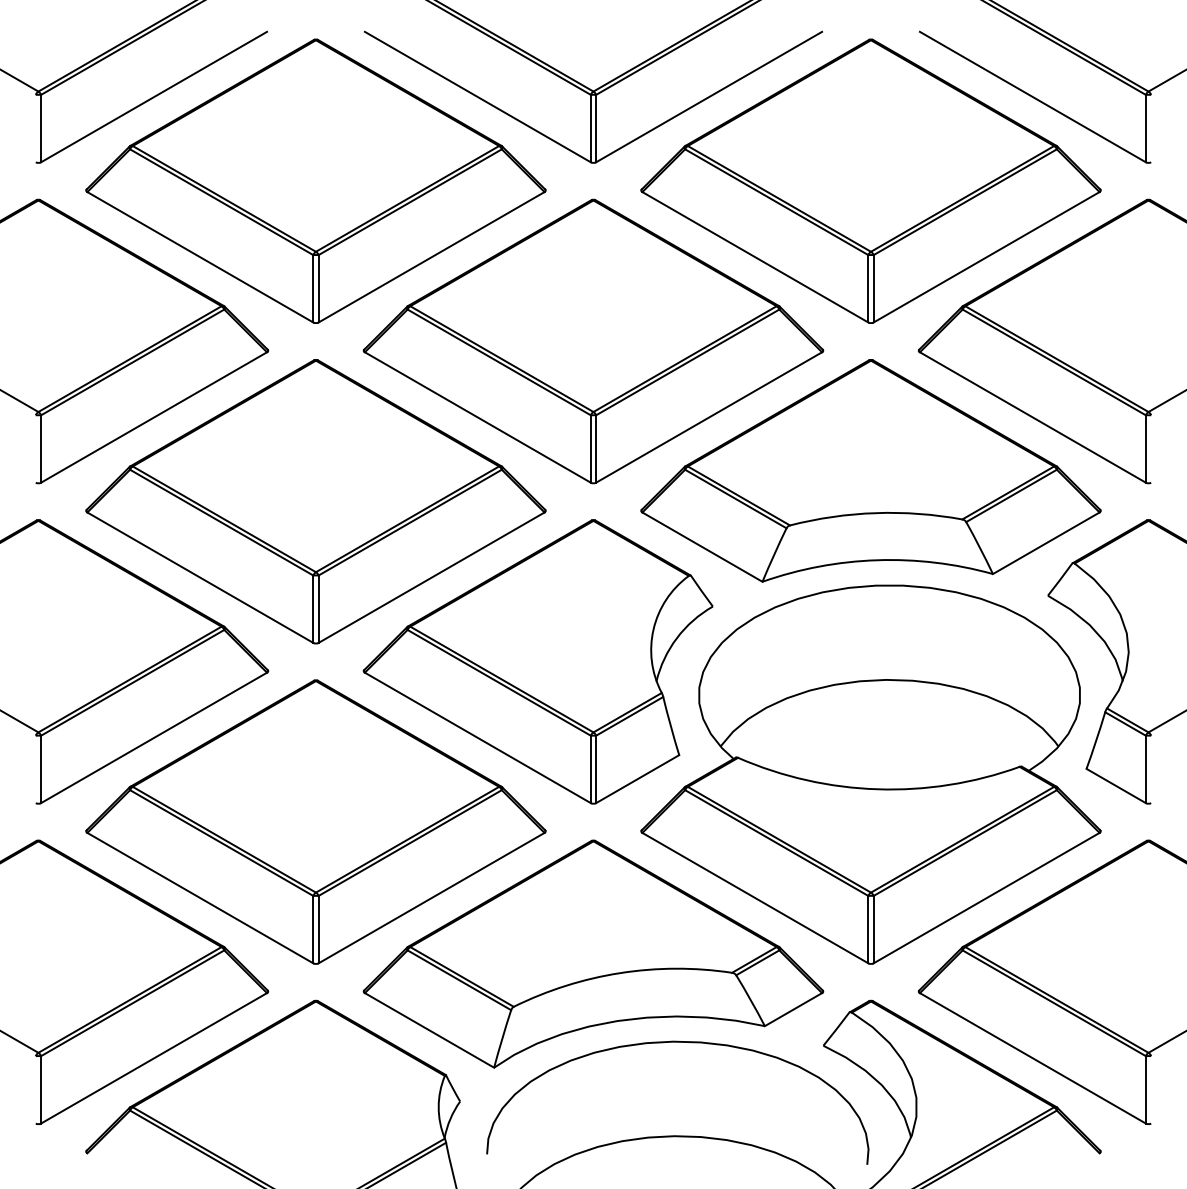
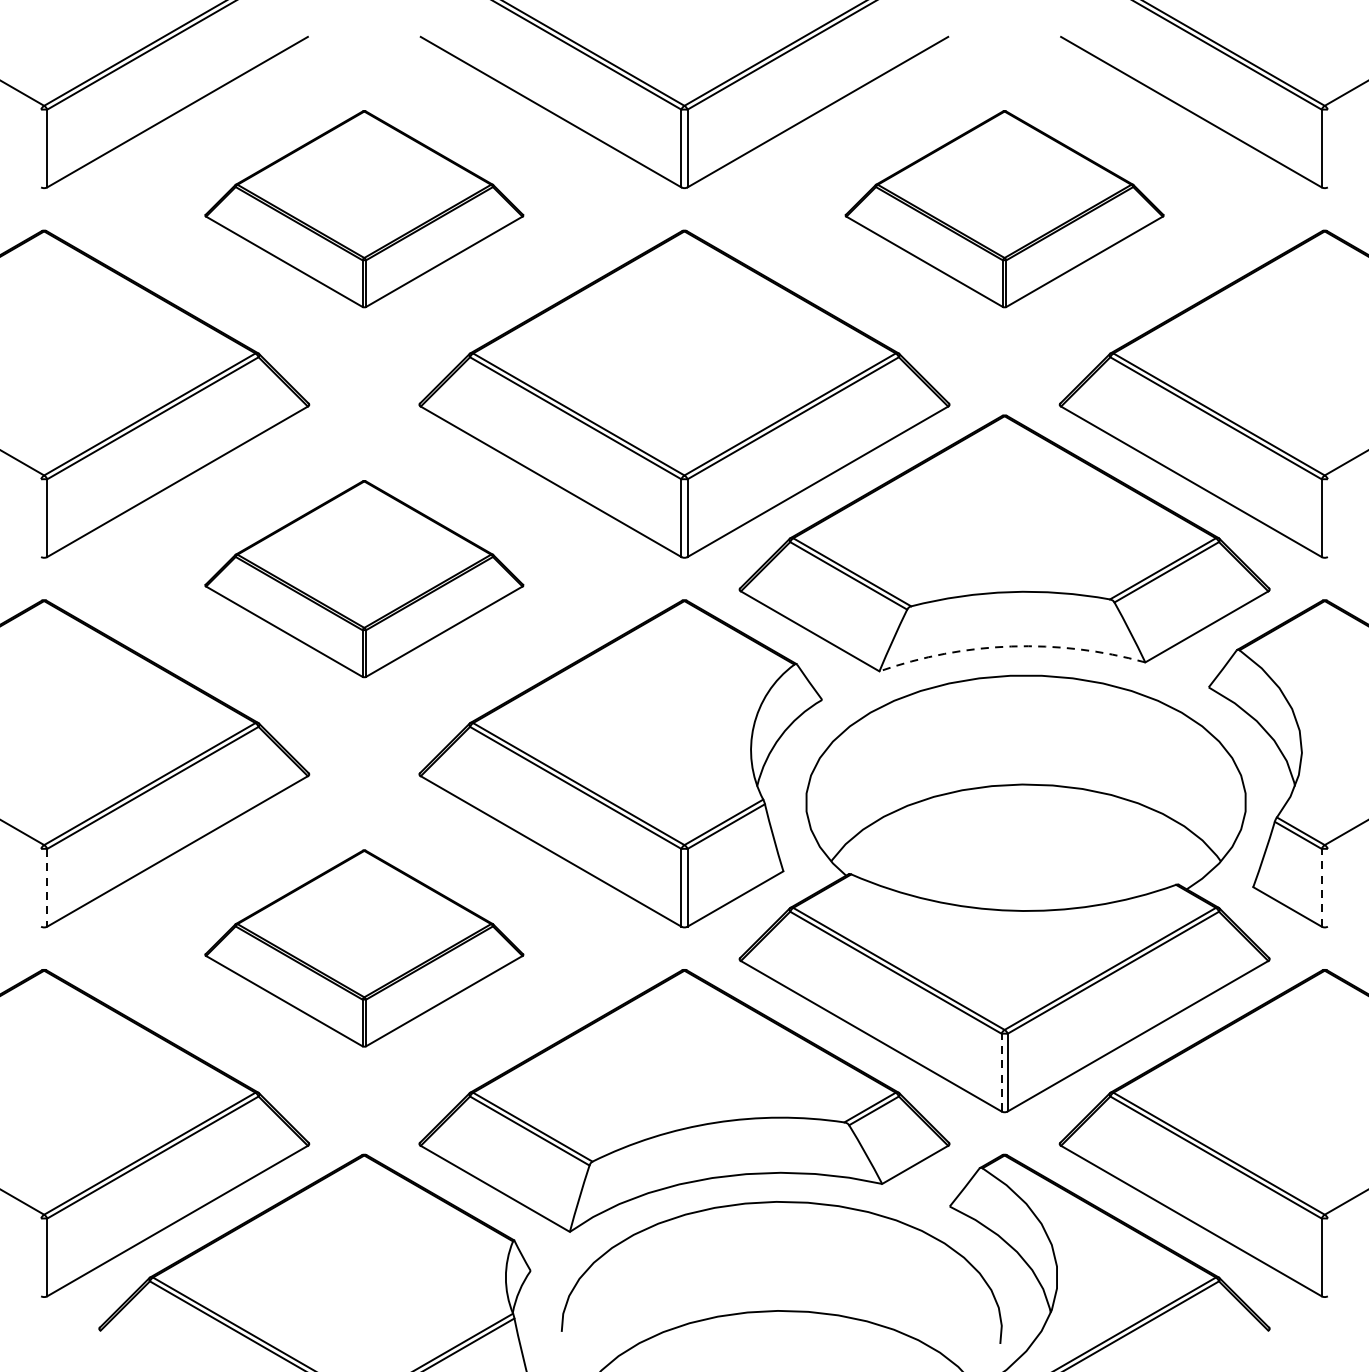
part: (315, 180) -> (363, 208), size x0.6
part: (870, 180) -> (1004, 208), size x0.6
part: (315, 501) -> (363, 578), size x0.6
arc: (877, 560) -> (1012, 646), solid -> dashed
line: (41, 769) -> (47, 887), solid -> dashed
line: (1145, 769) -> (1321, 887), solid -> dashed
part: (315, 821) -> (363, 947), size x0.6
line: (868, 929) -> (1001, 1072), solid -> dashed

